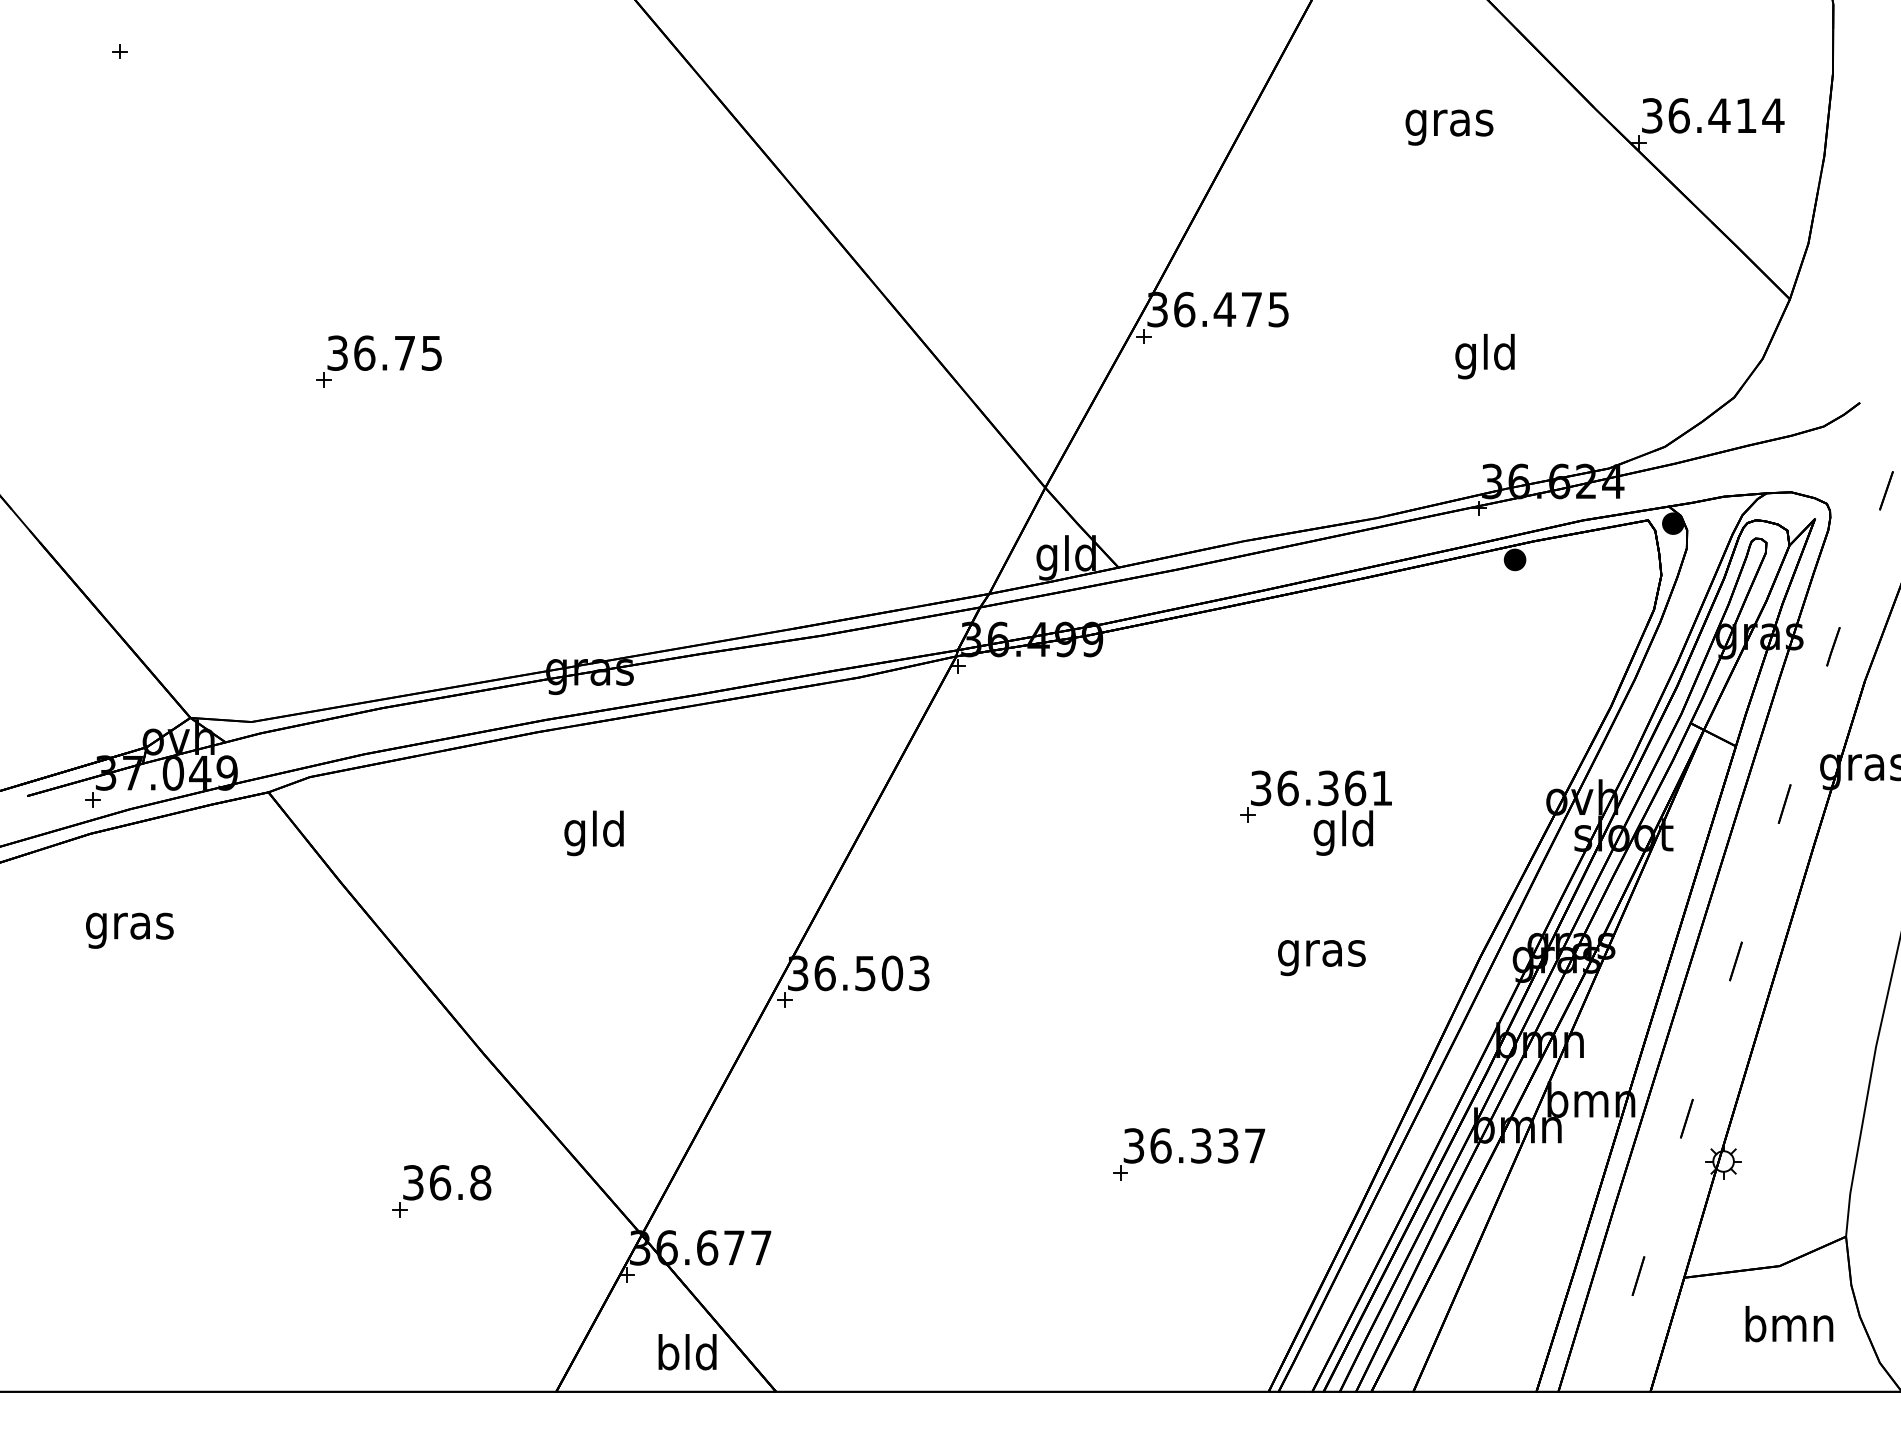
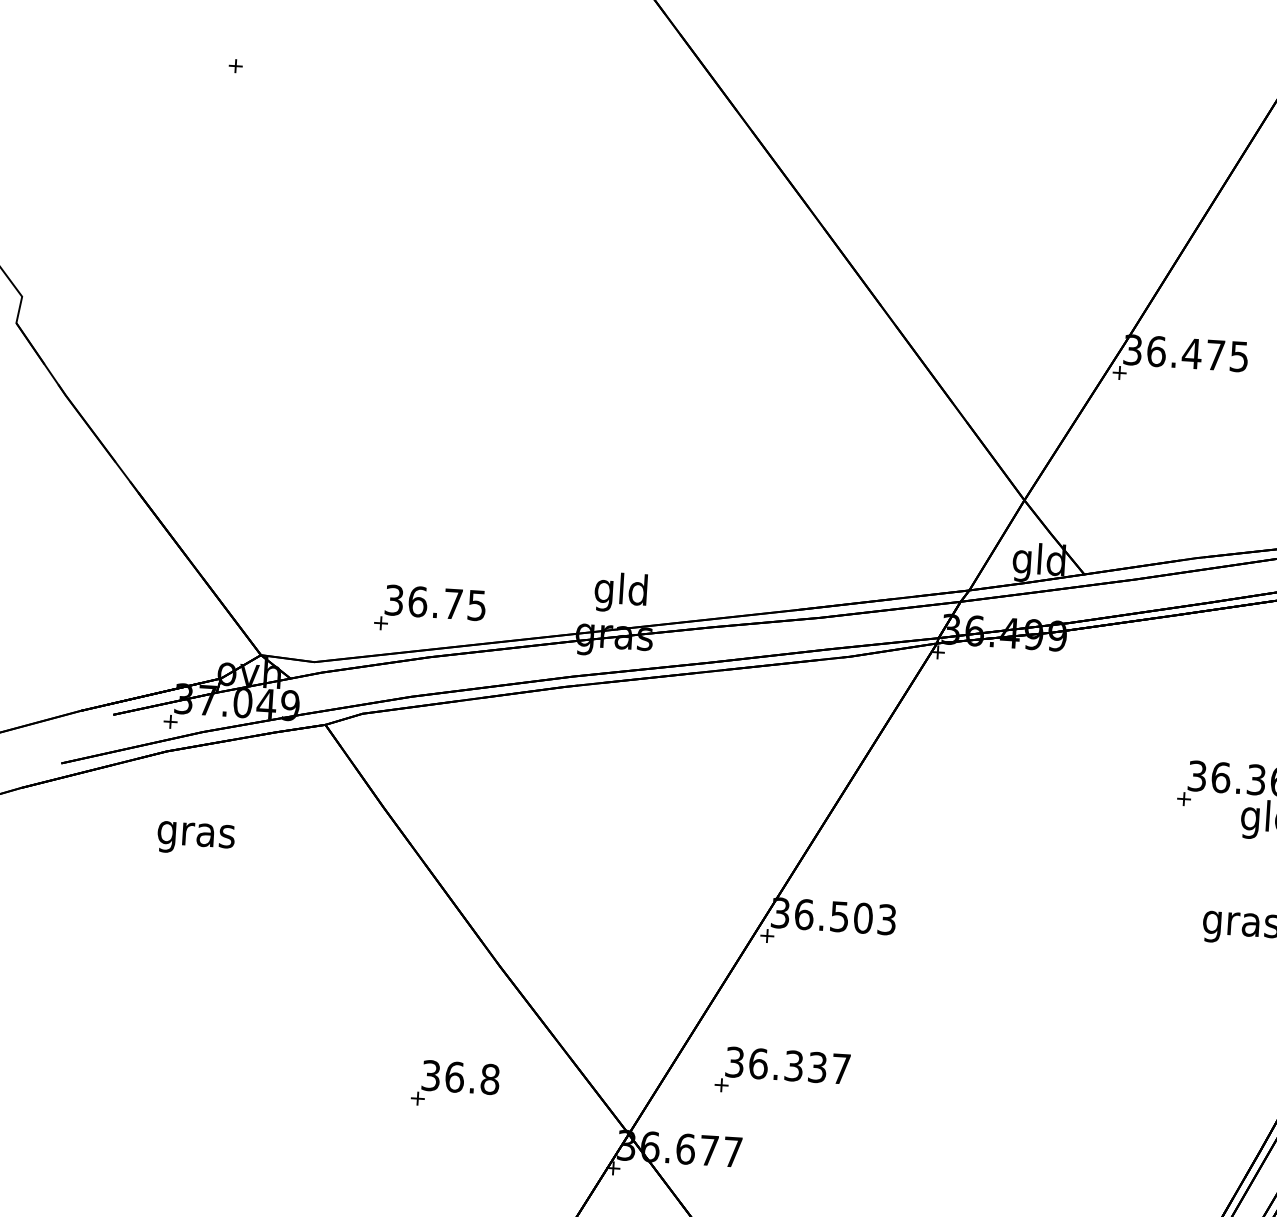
part: (378, 361) -> (429, 609), moved
text: (593, 833) -> (620, 592), moved
part: (1188, 1154) -> (782, 1072), moved

